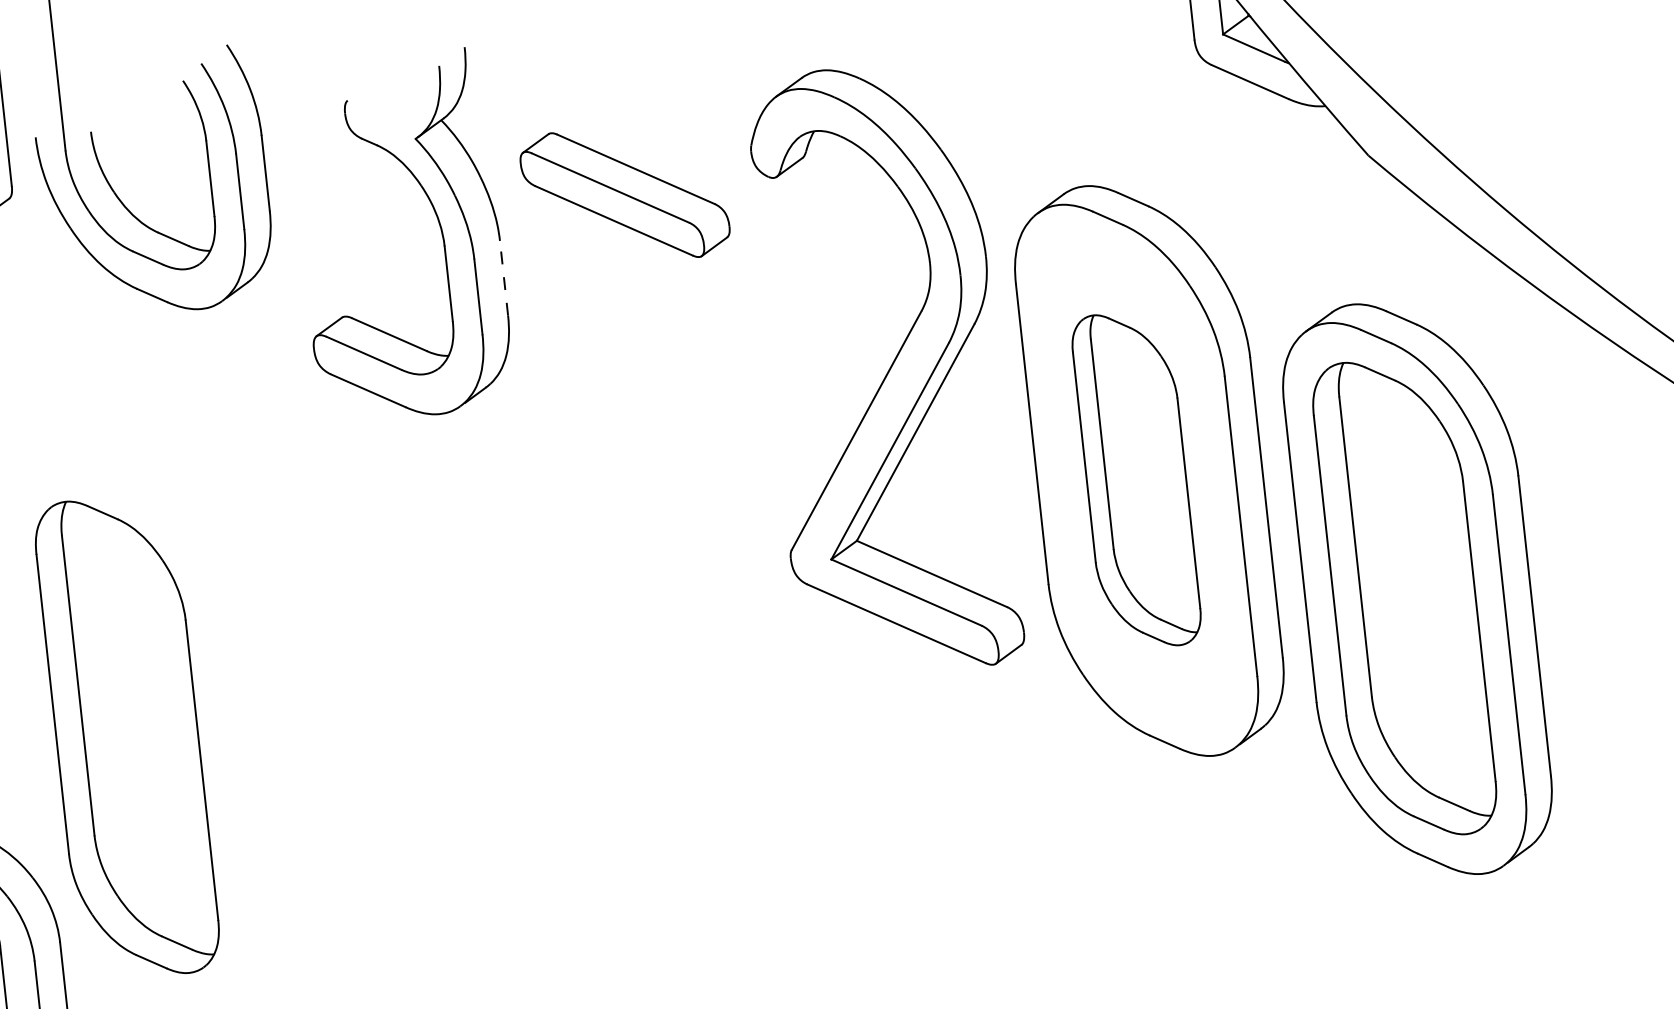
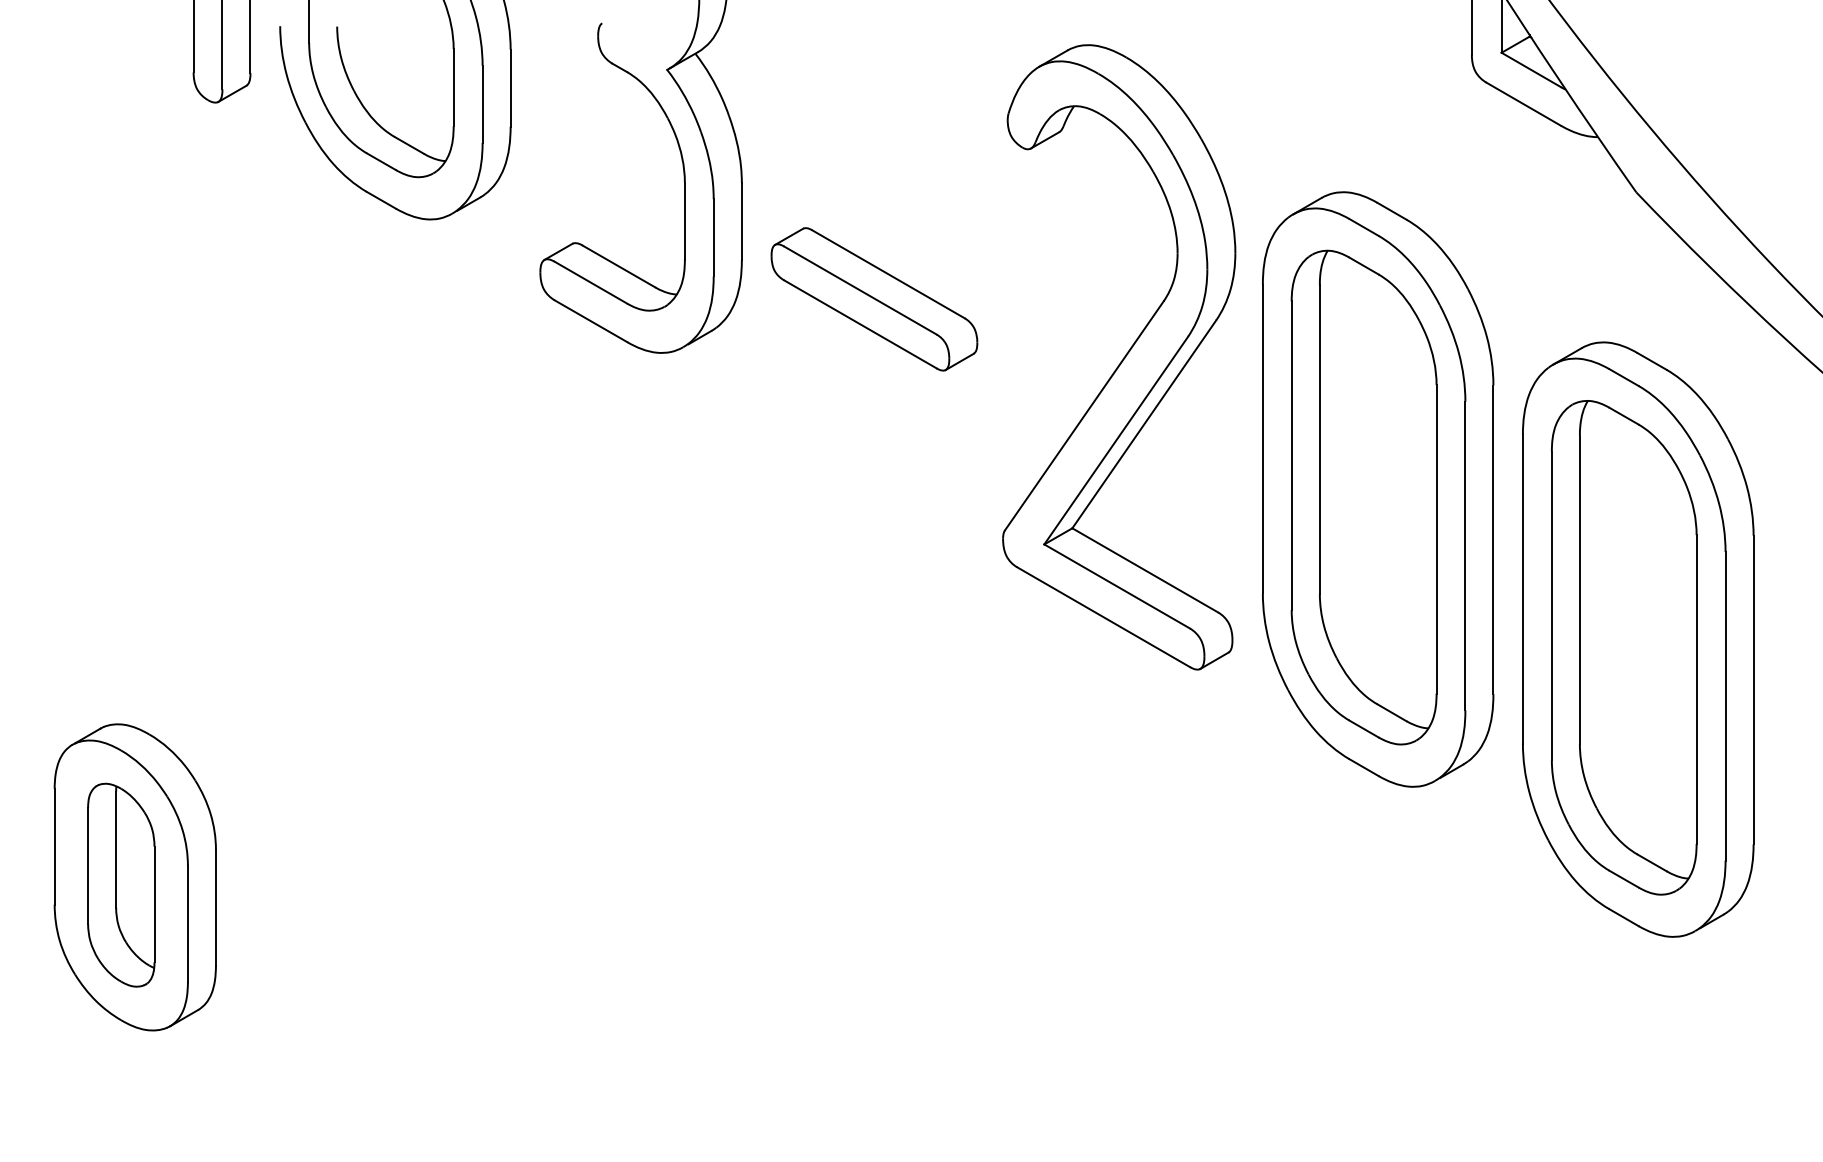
part: (625, 195) -> (874, 299), moved
line: (503, 278) -> (741, 221), dashed -> solid
part: (1136, 480) -> (1363, 497), size x1.43
part: (127, 737) -> (307, 647), removed

